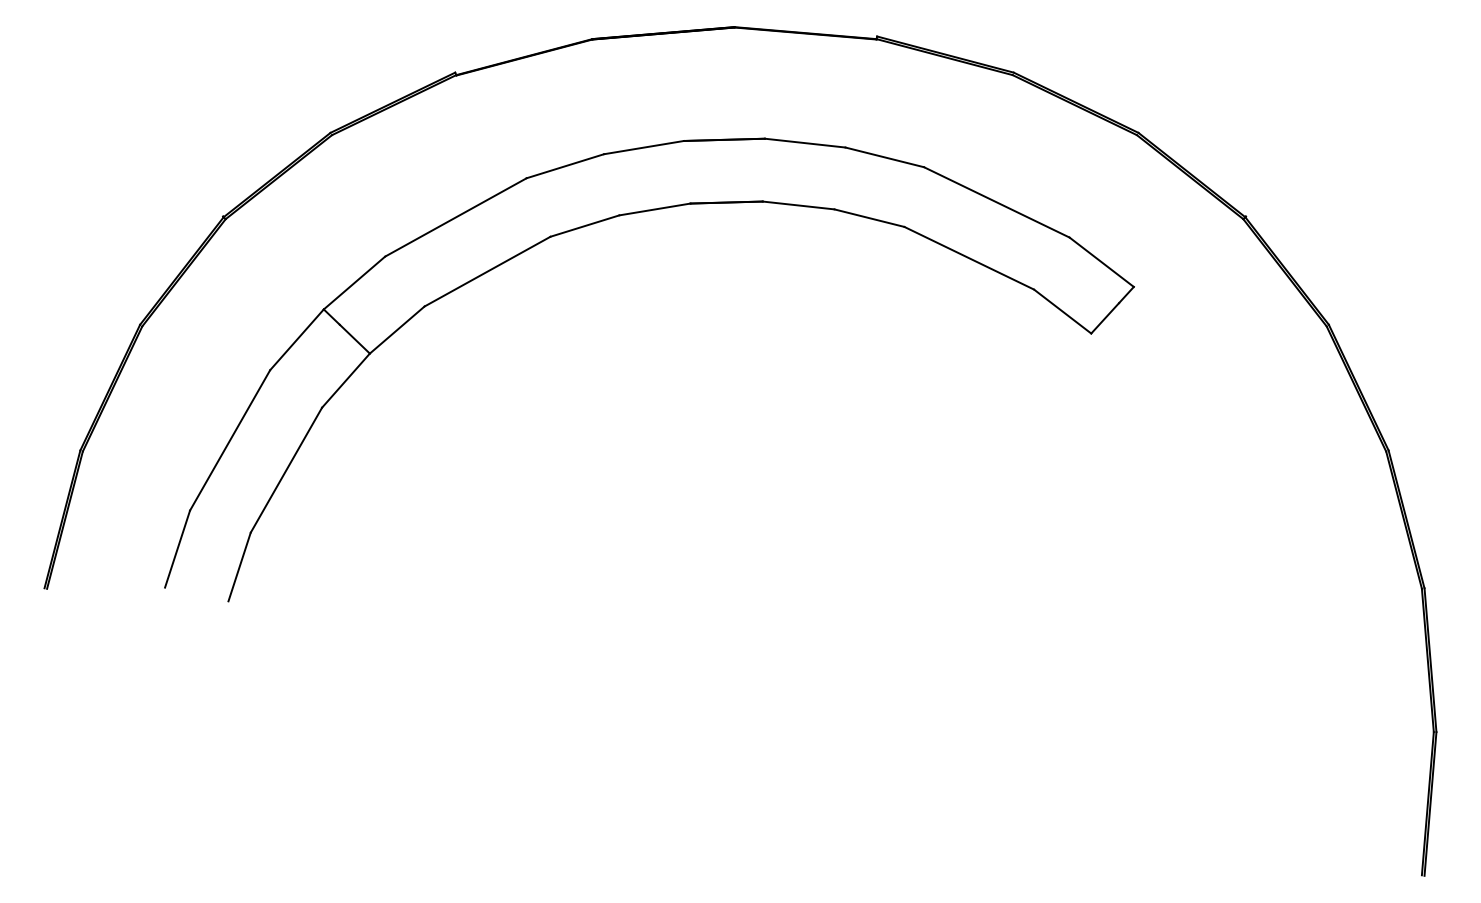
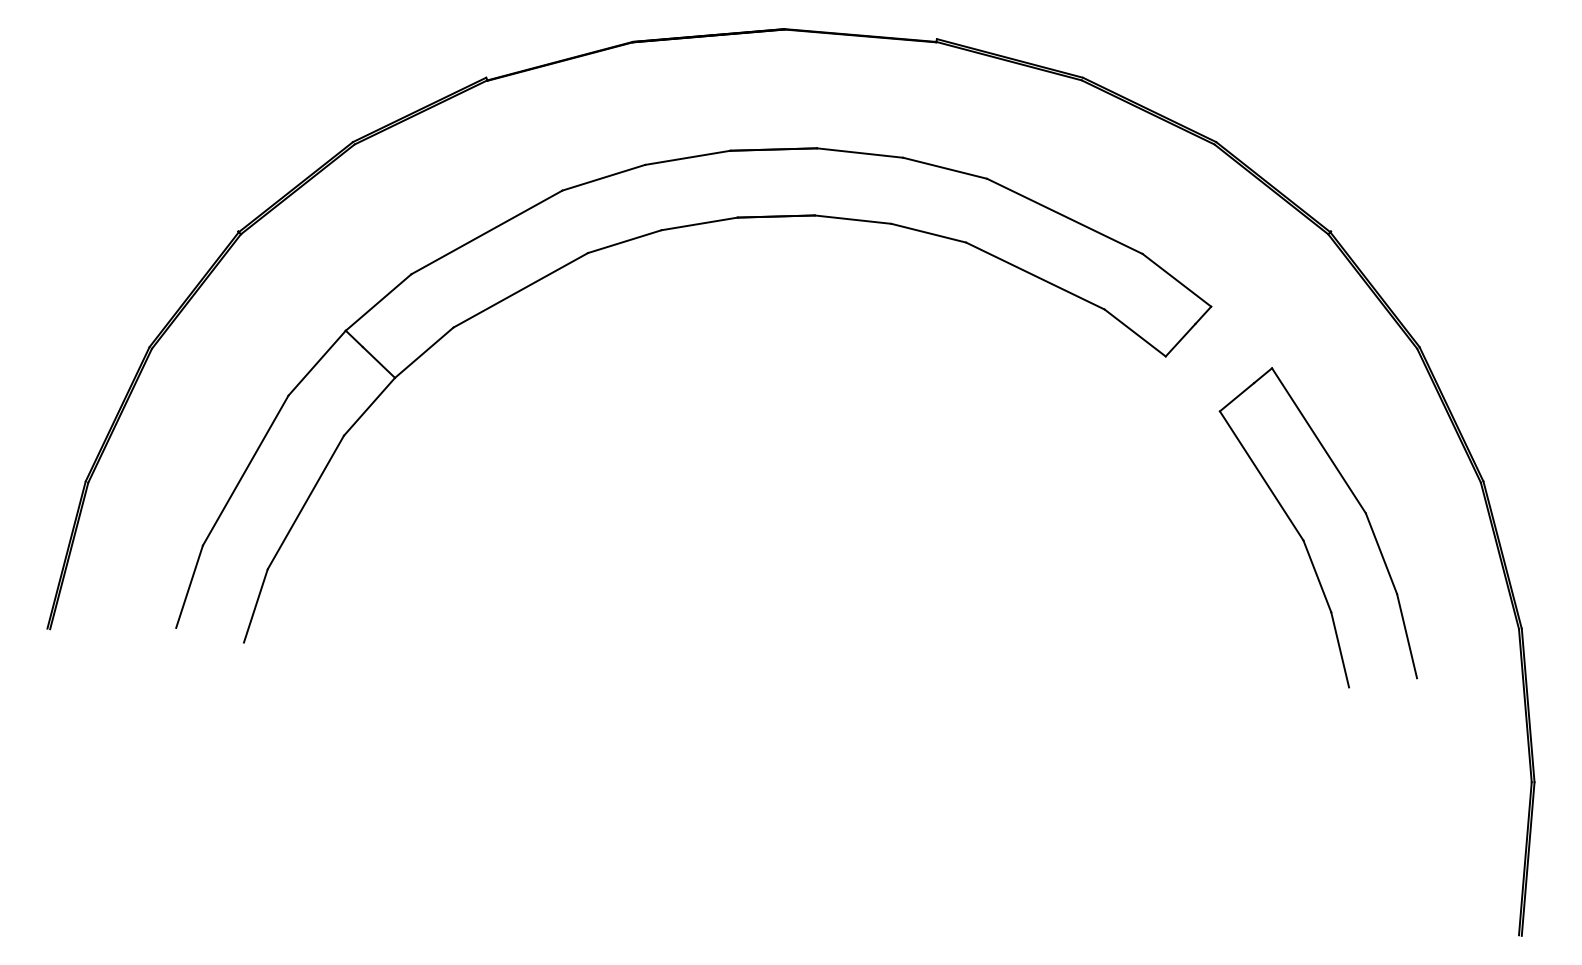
part: (1221, 504) -> (1304, 539), added

